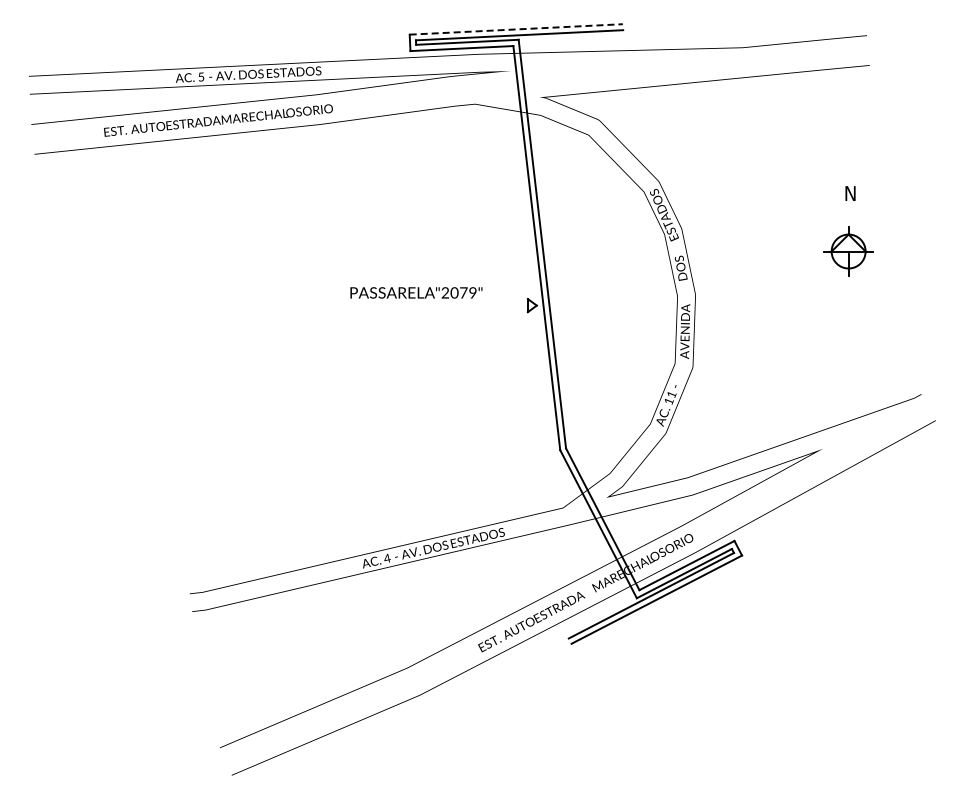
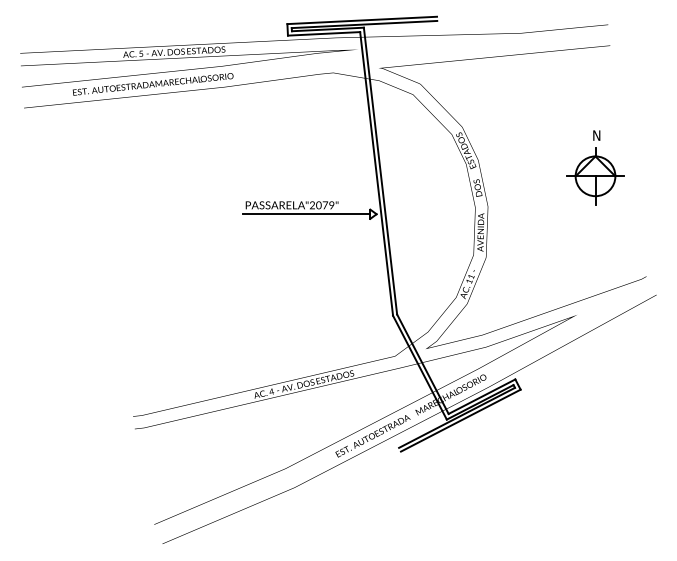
line: (516, 29) -> (362, 20), dashed -> solid
part: (848, 251) -> (595, 176), size x1.67
line: (436, 305) -> (306, 214), added

